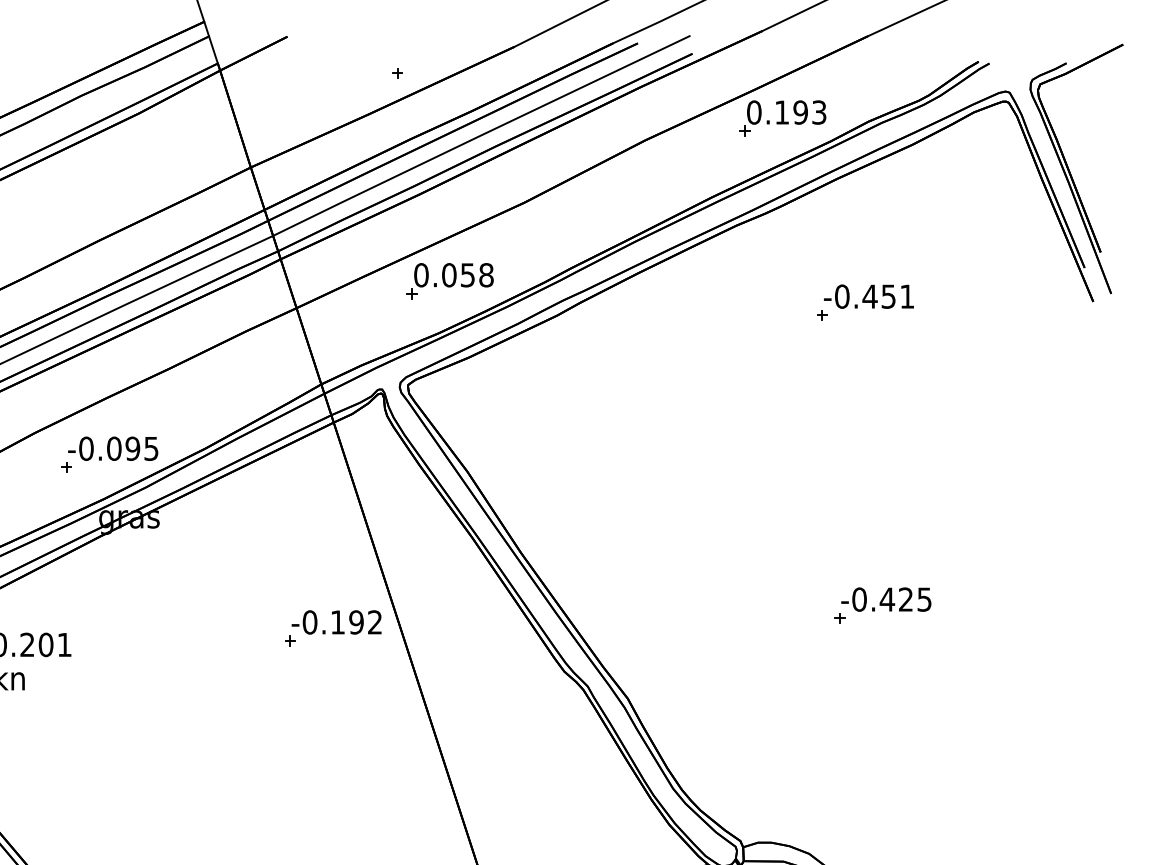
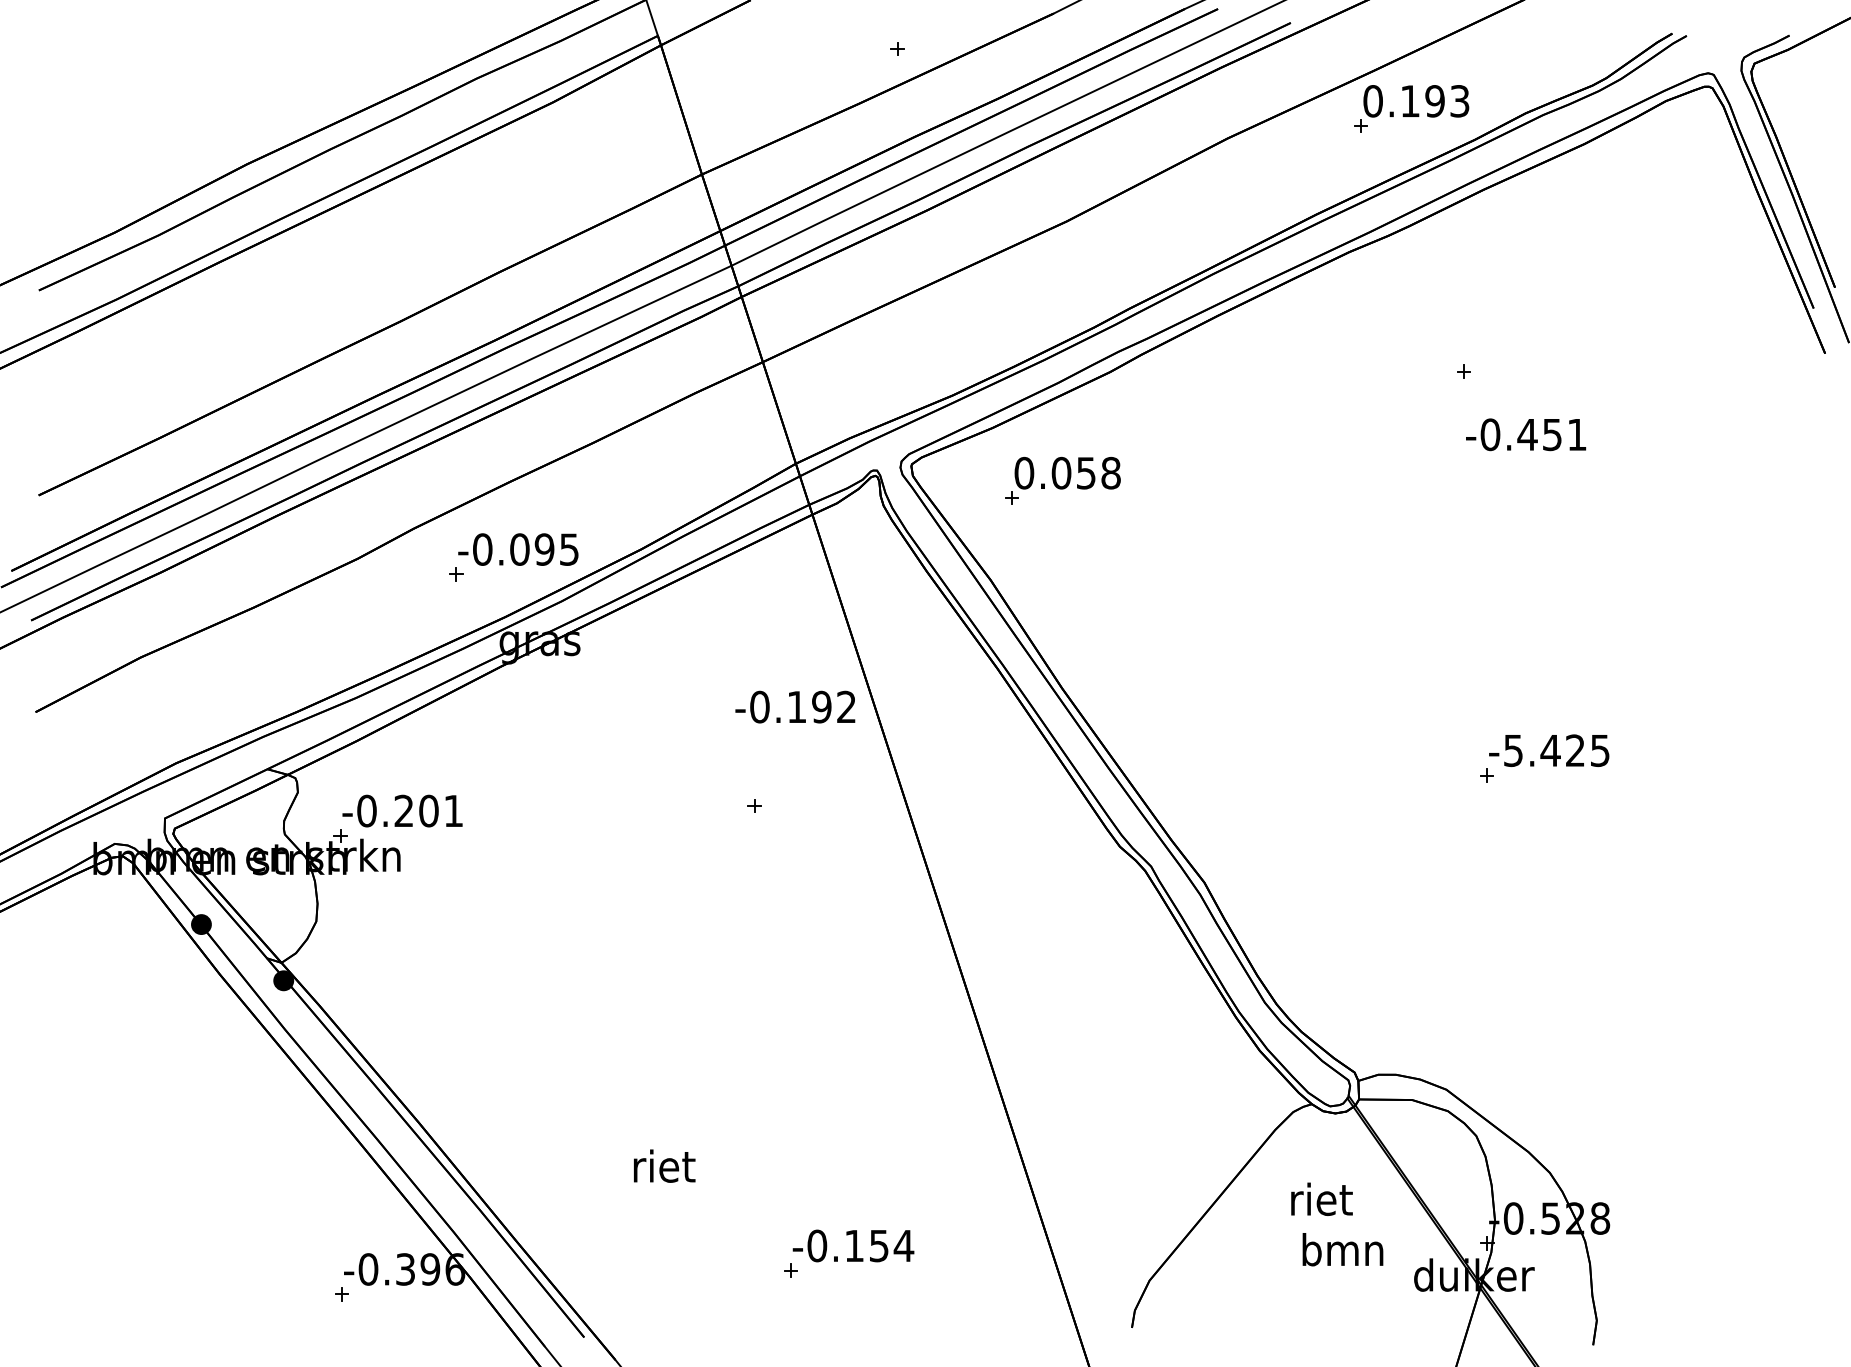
part: (450, 280) -> (1062, 480), moved
text: (869, 296) -> (1526, 434), moved
text: (859, 599) -> (1513, 750), -0.425 -> -5.425
text: (336, 621) -> (795, 706), moved

